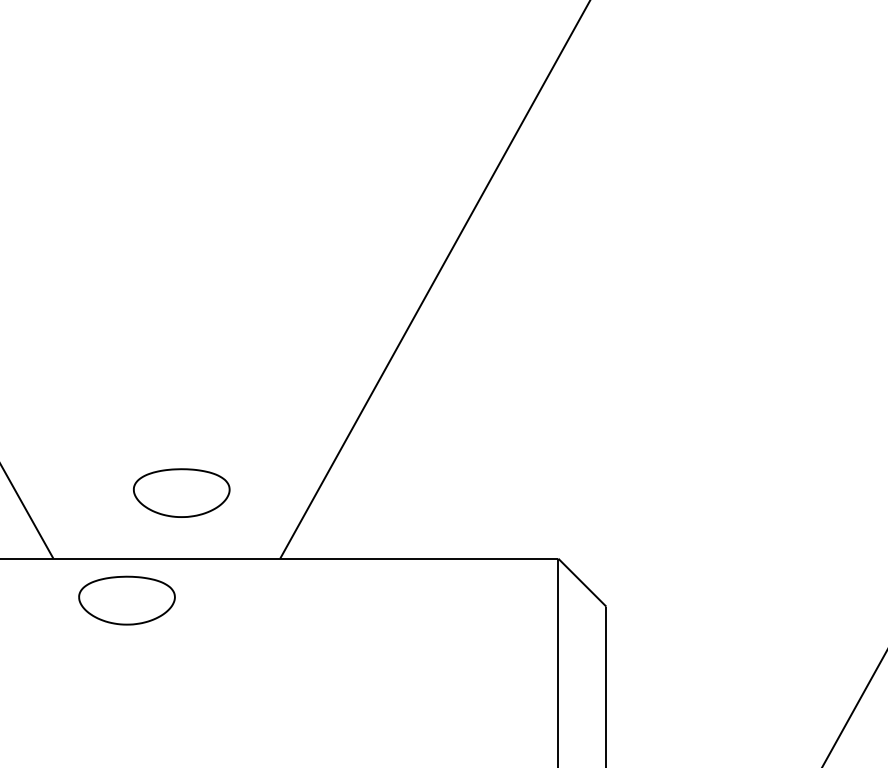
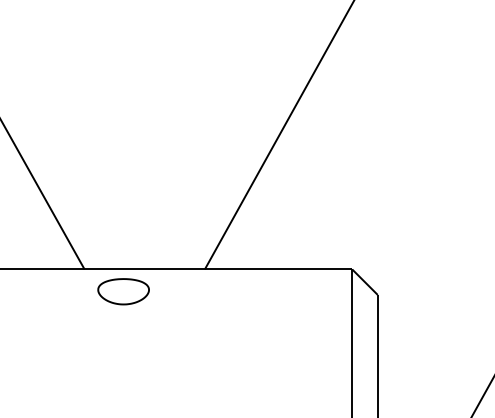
part: (181, 492) -> (152, 234), removed

